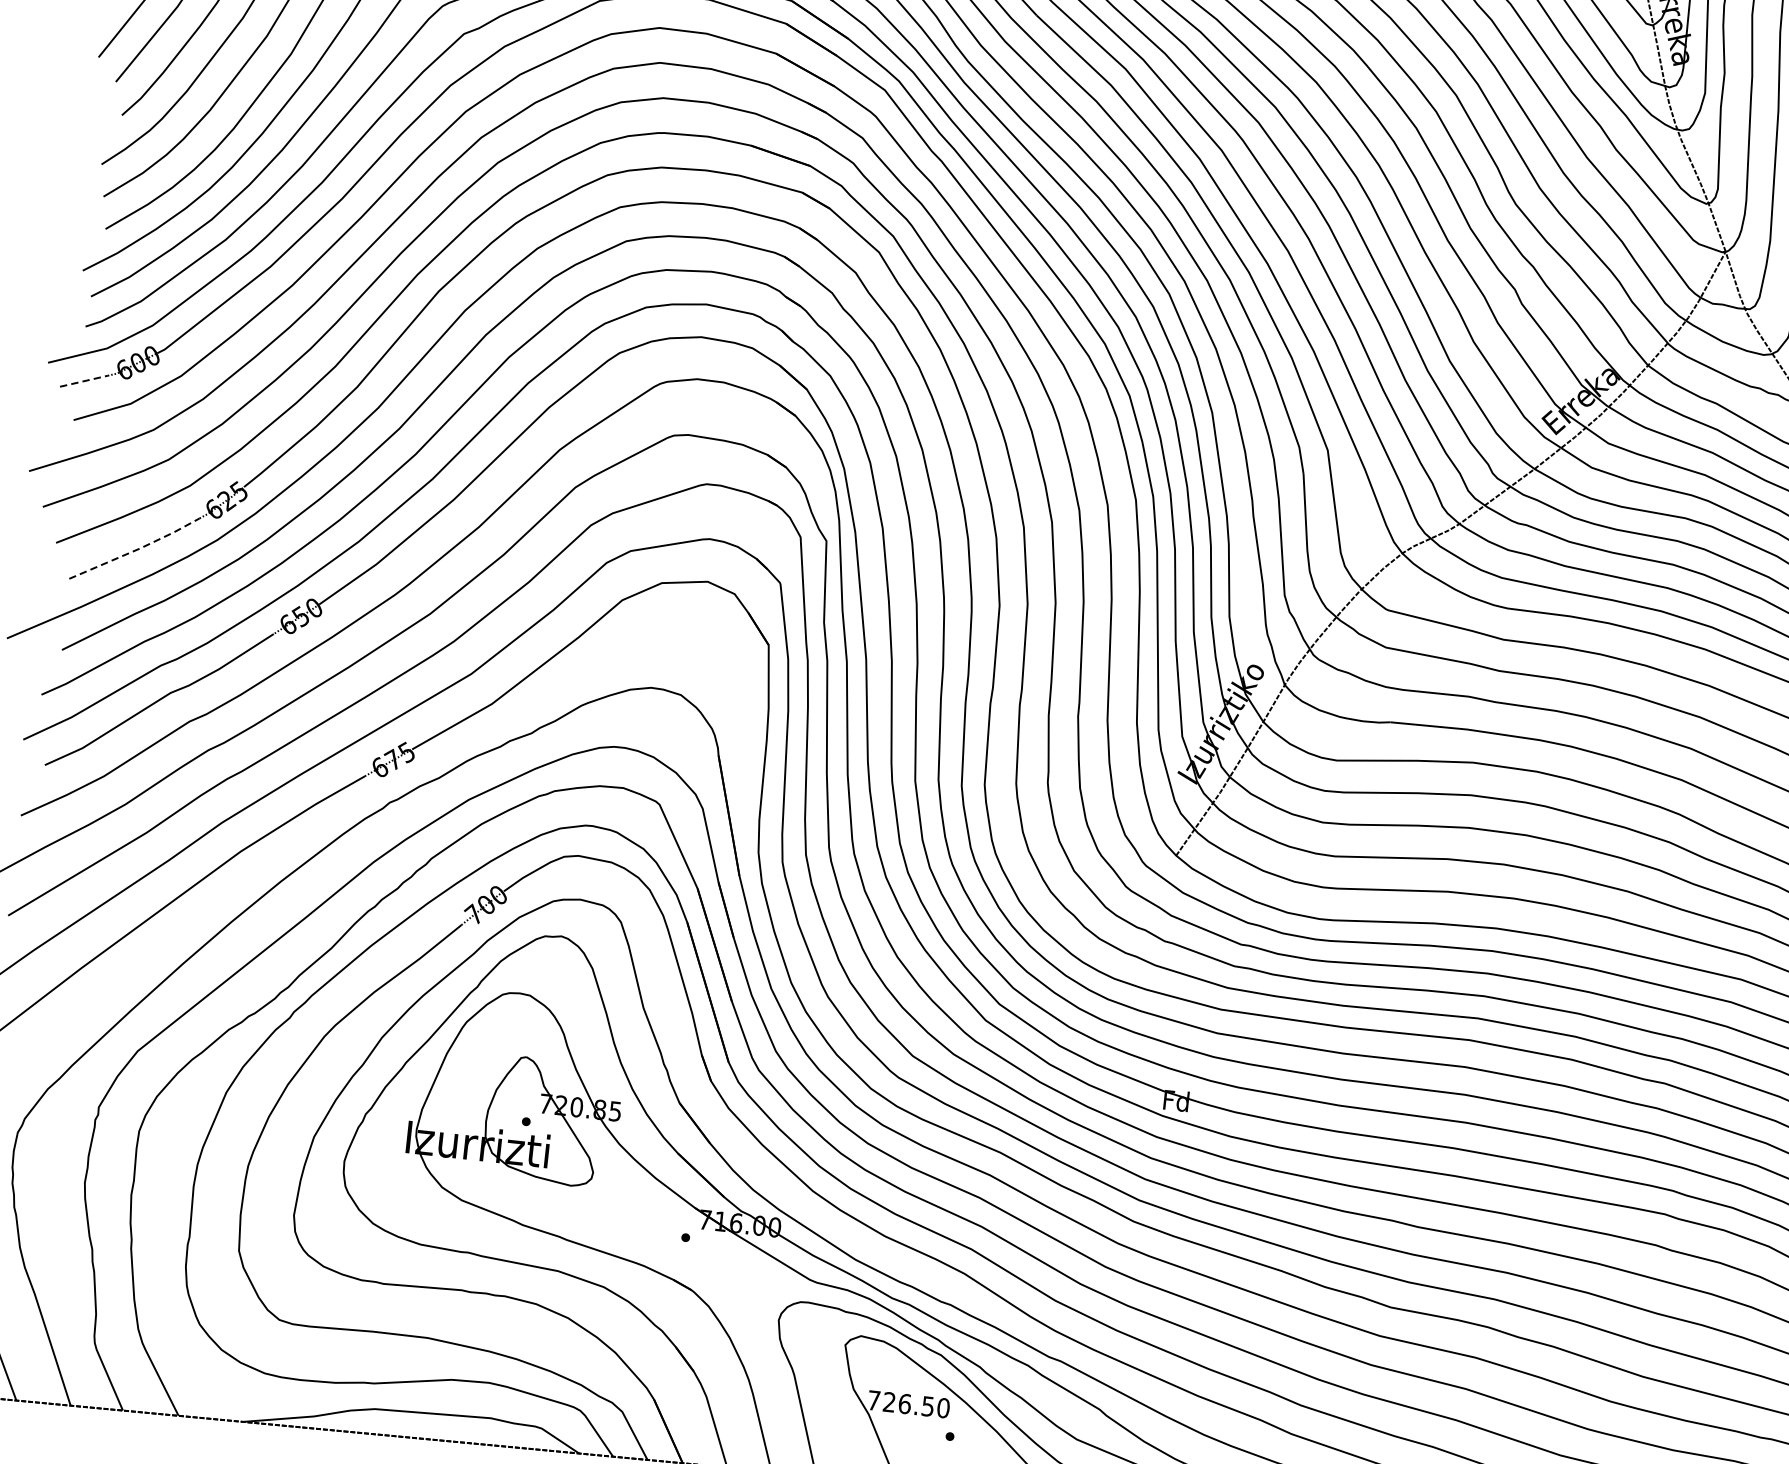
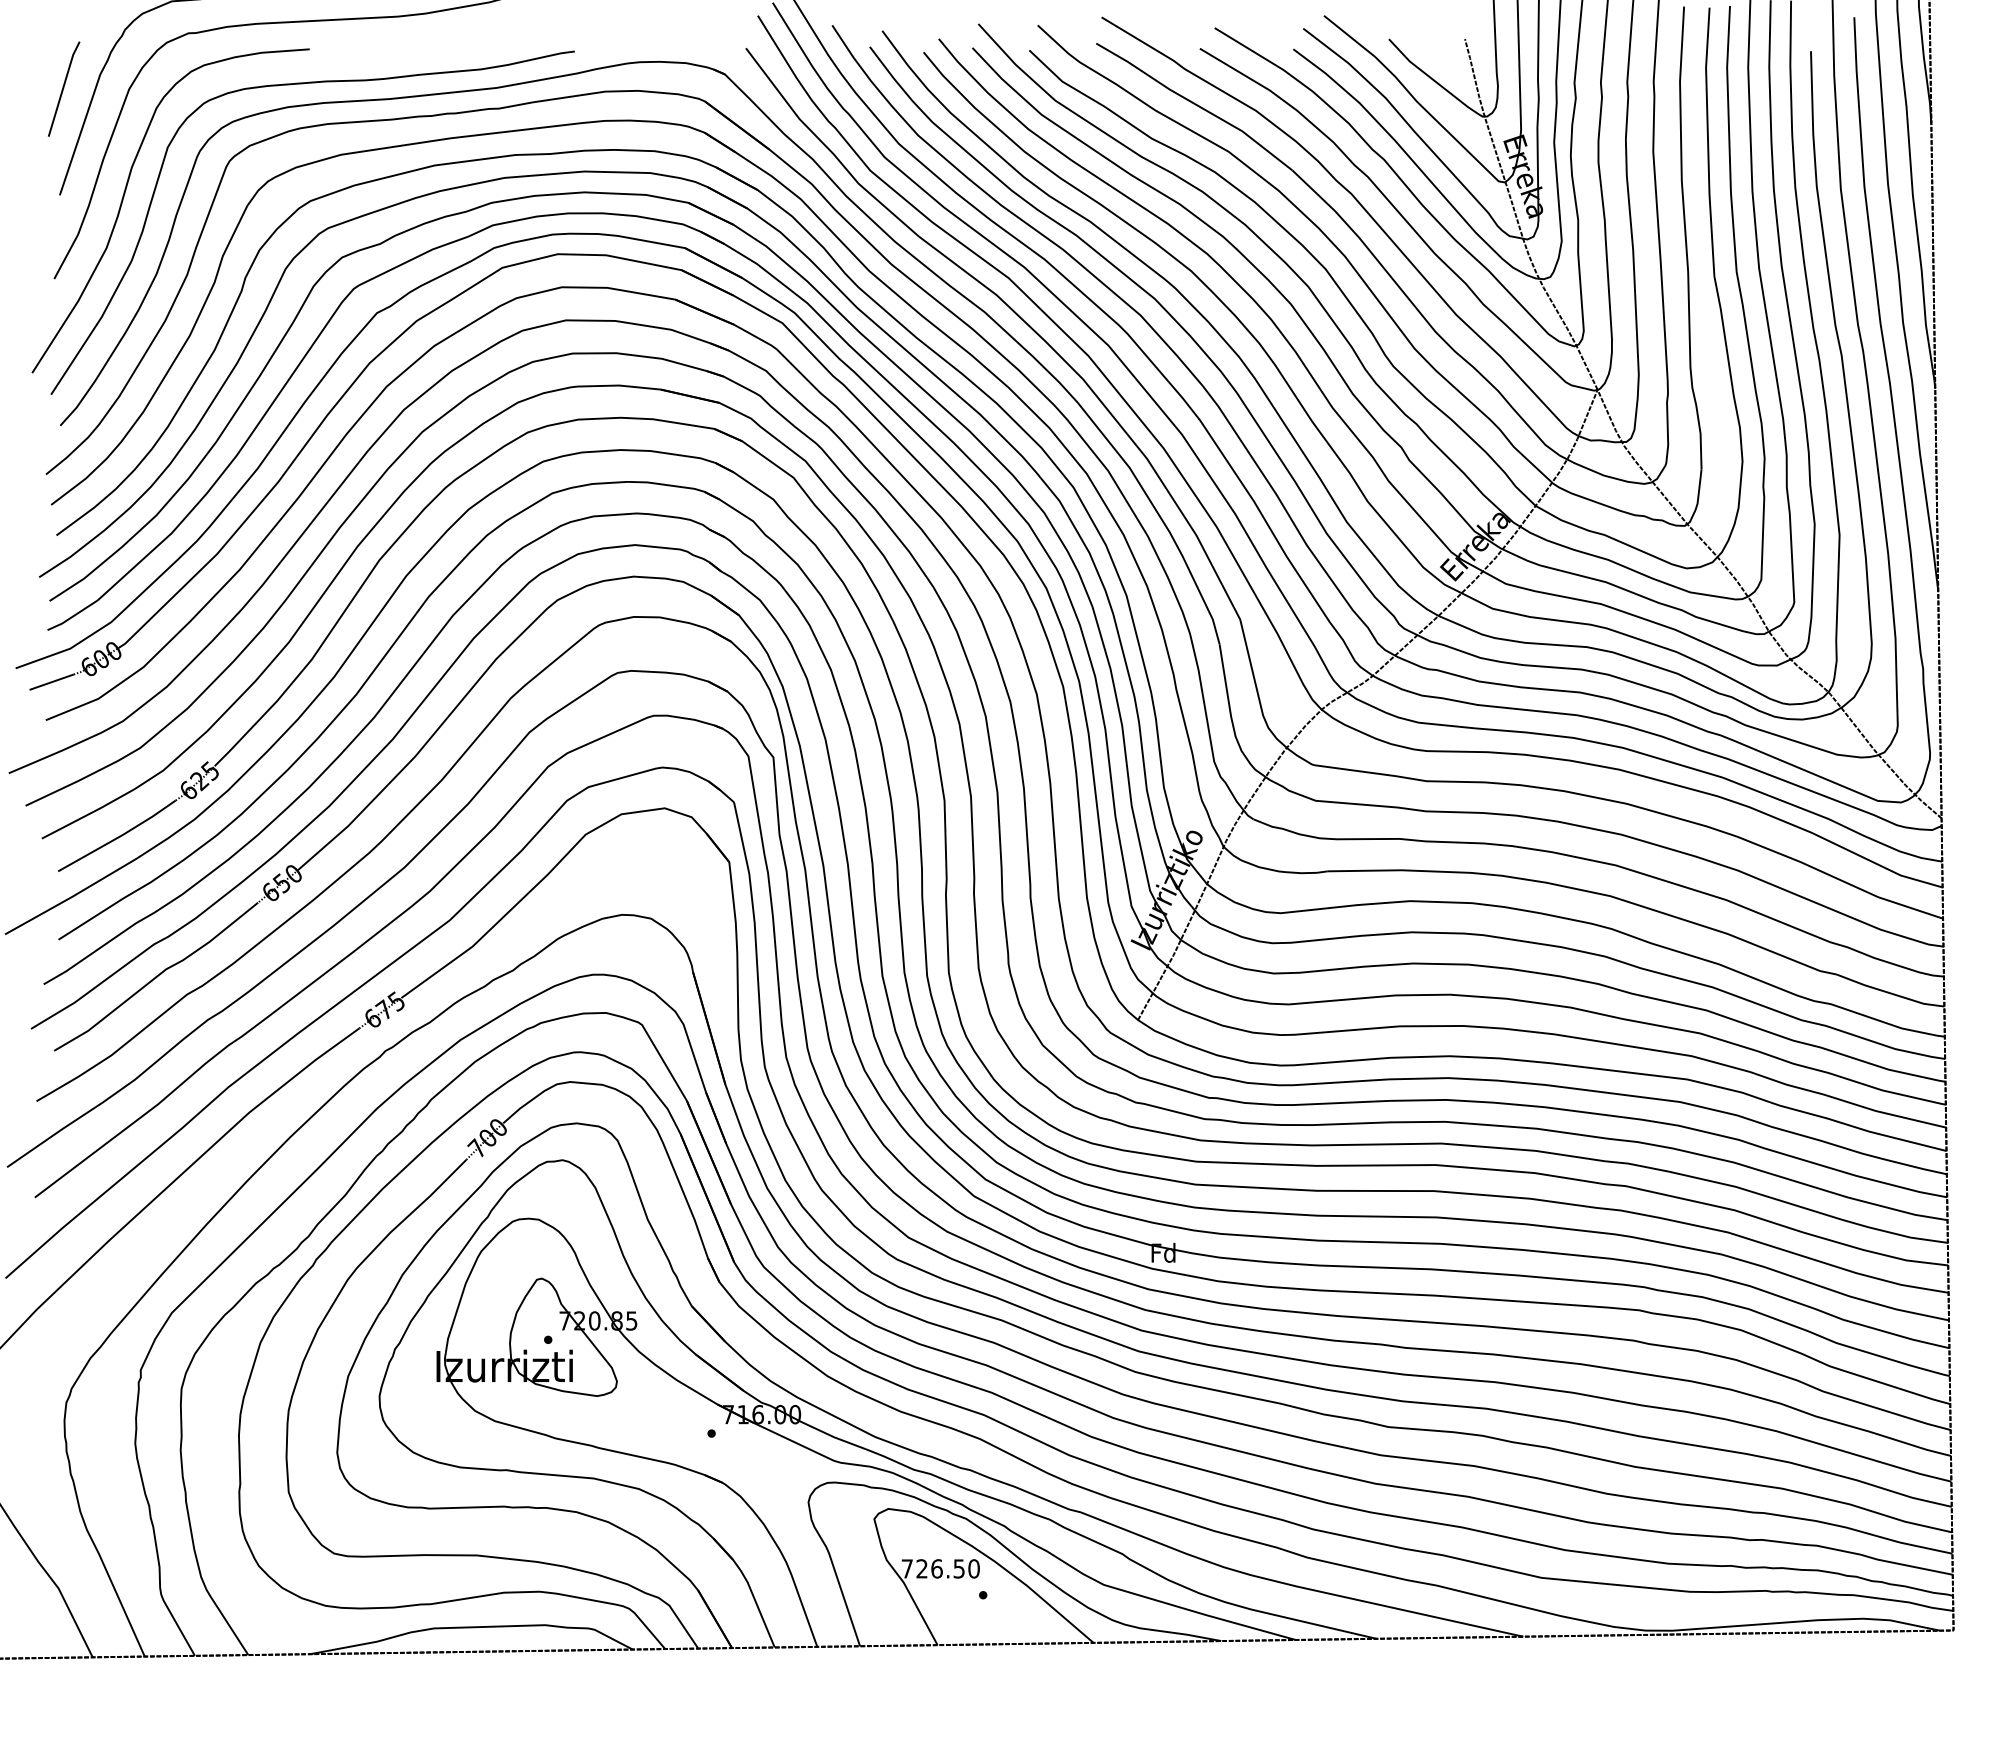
line: (84, 381) -> (52, 682), dashed -> solid
line: (136, 550) -> (119, 837), dashed -> solid

